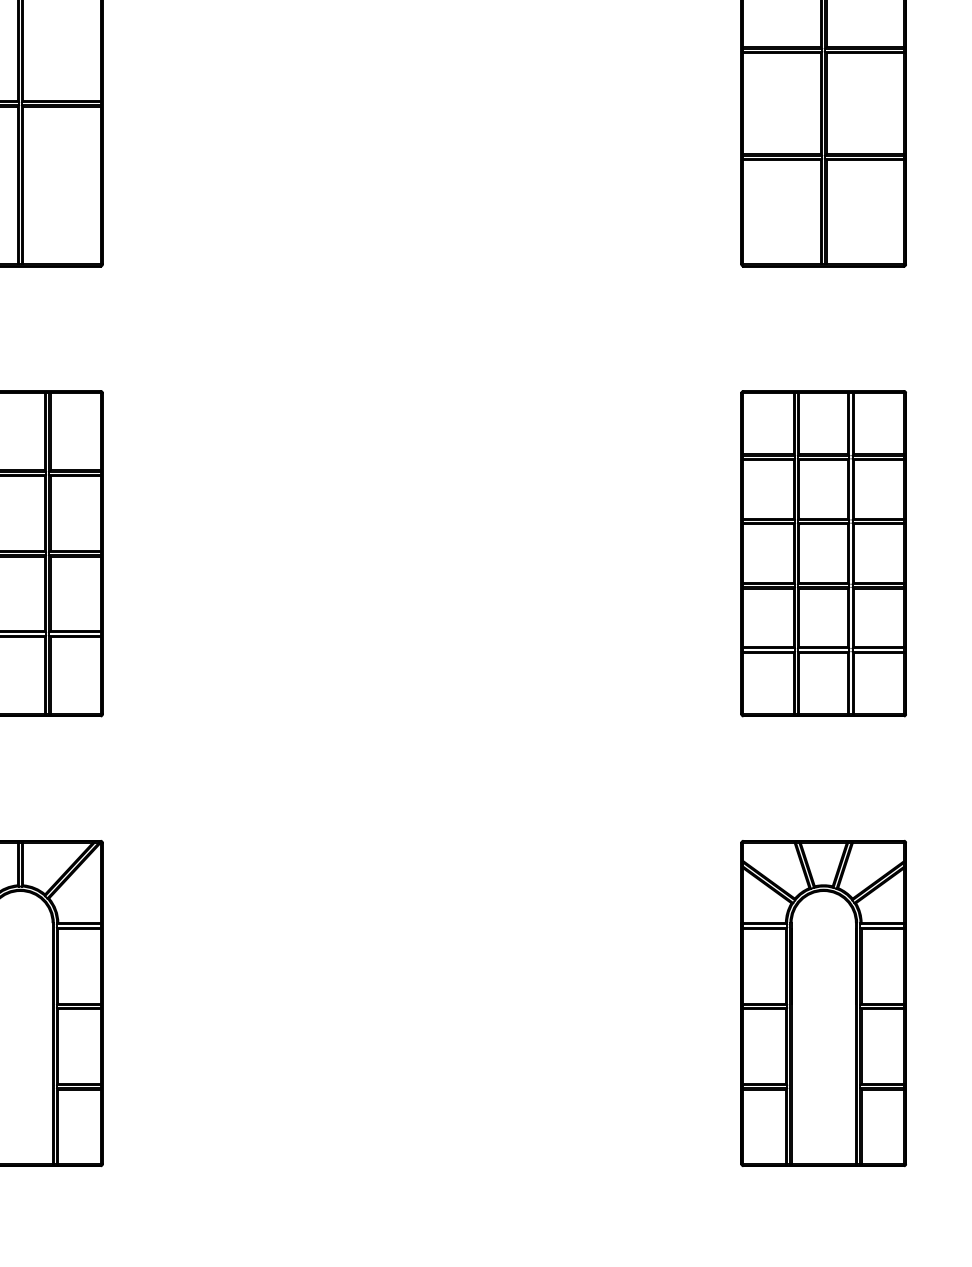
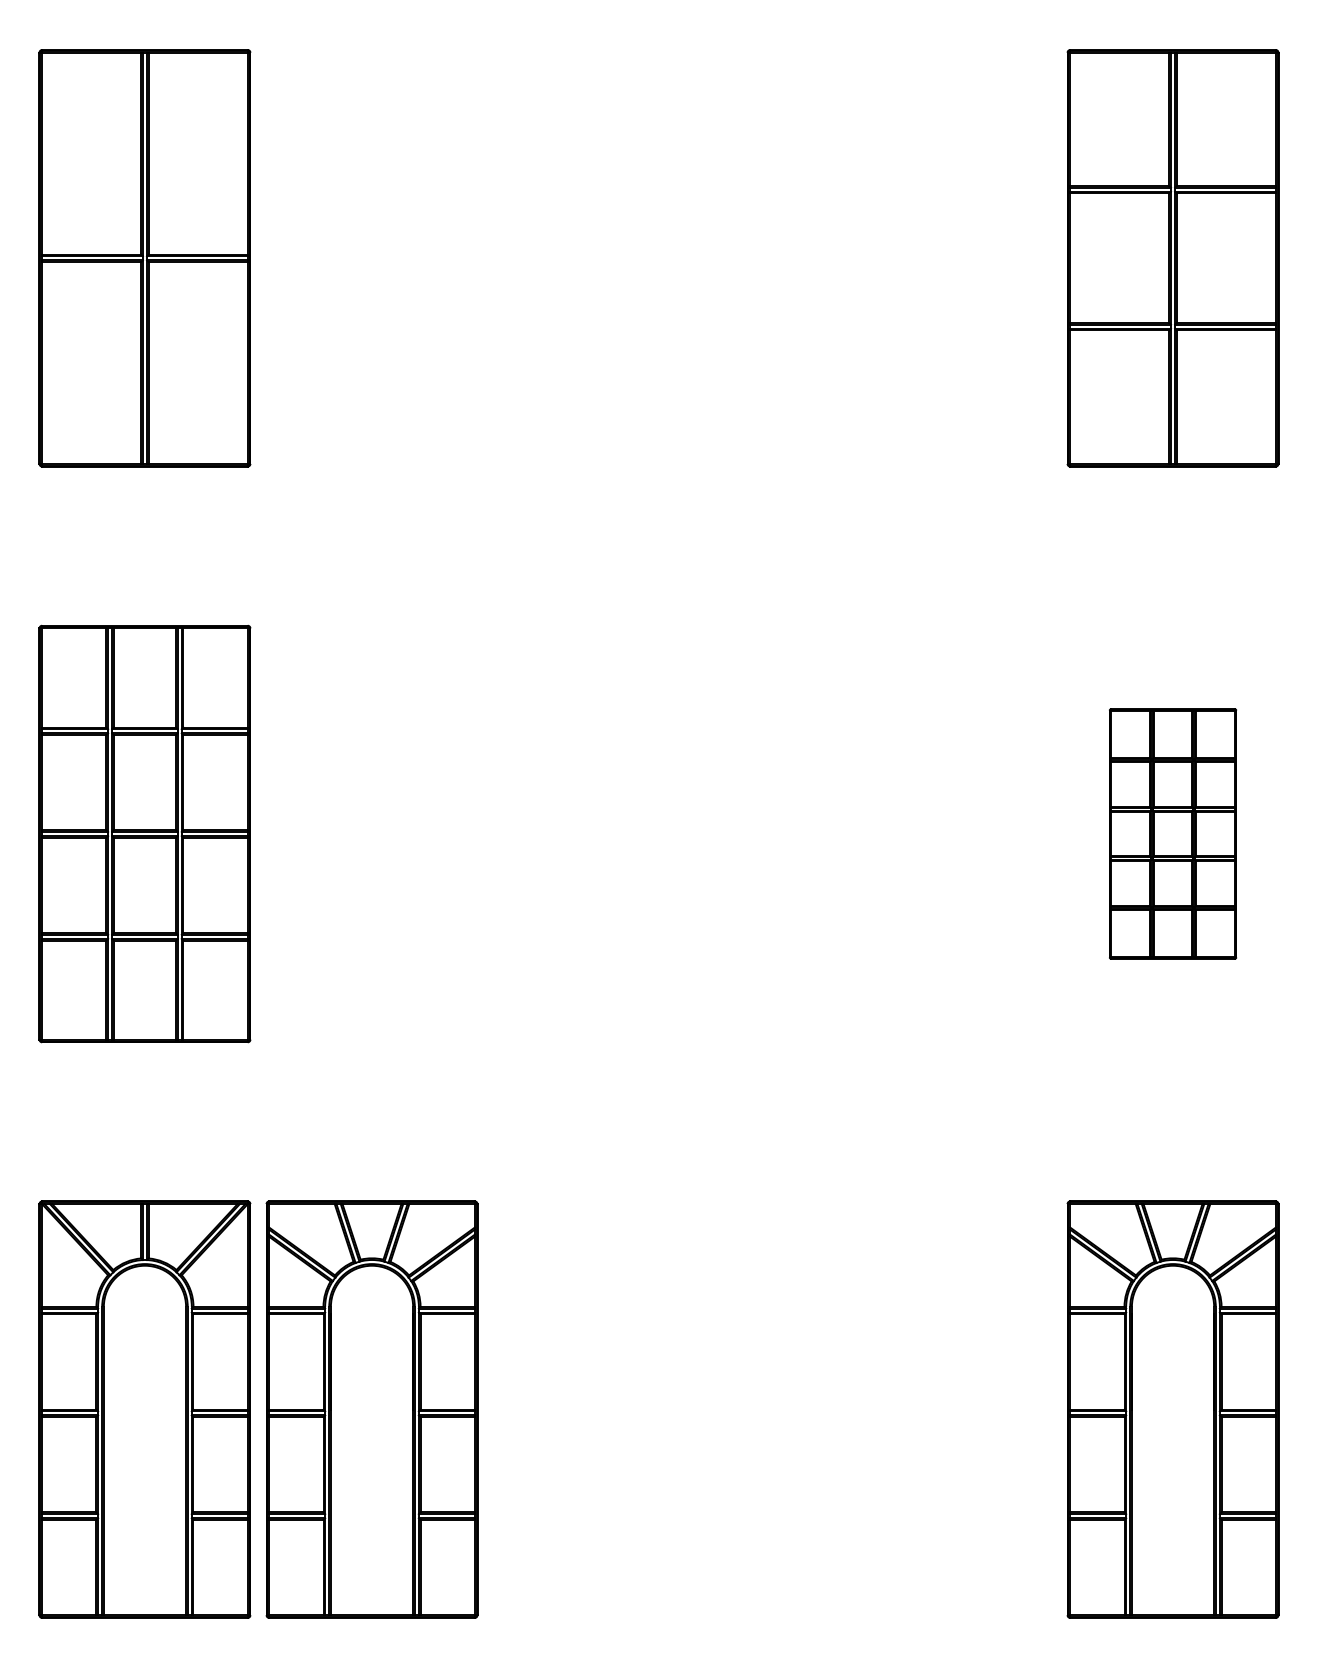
part: (823, 553) -> (1172, 833), size x0.6
part: (197, 1003) -> (371, 1409), added

